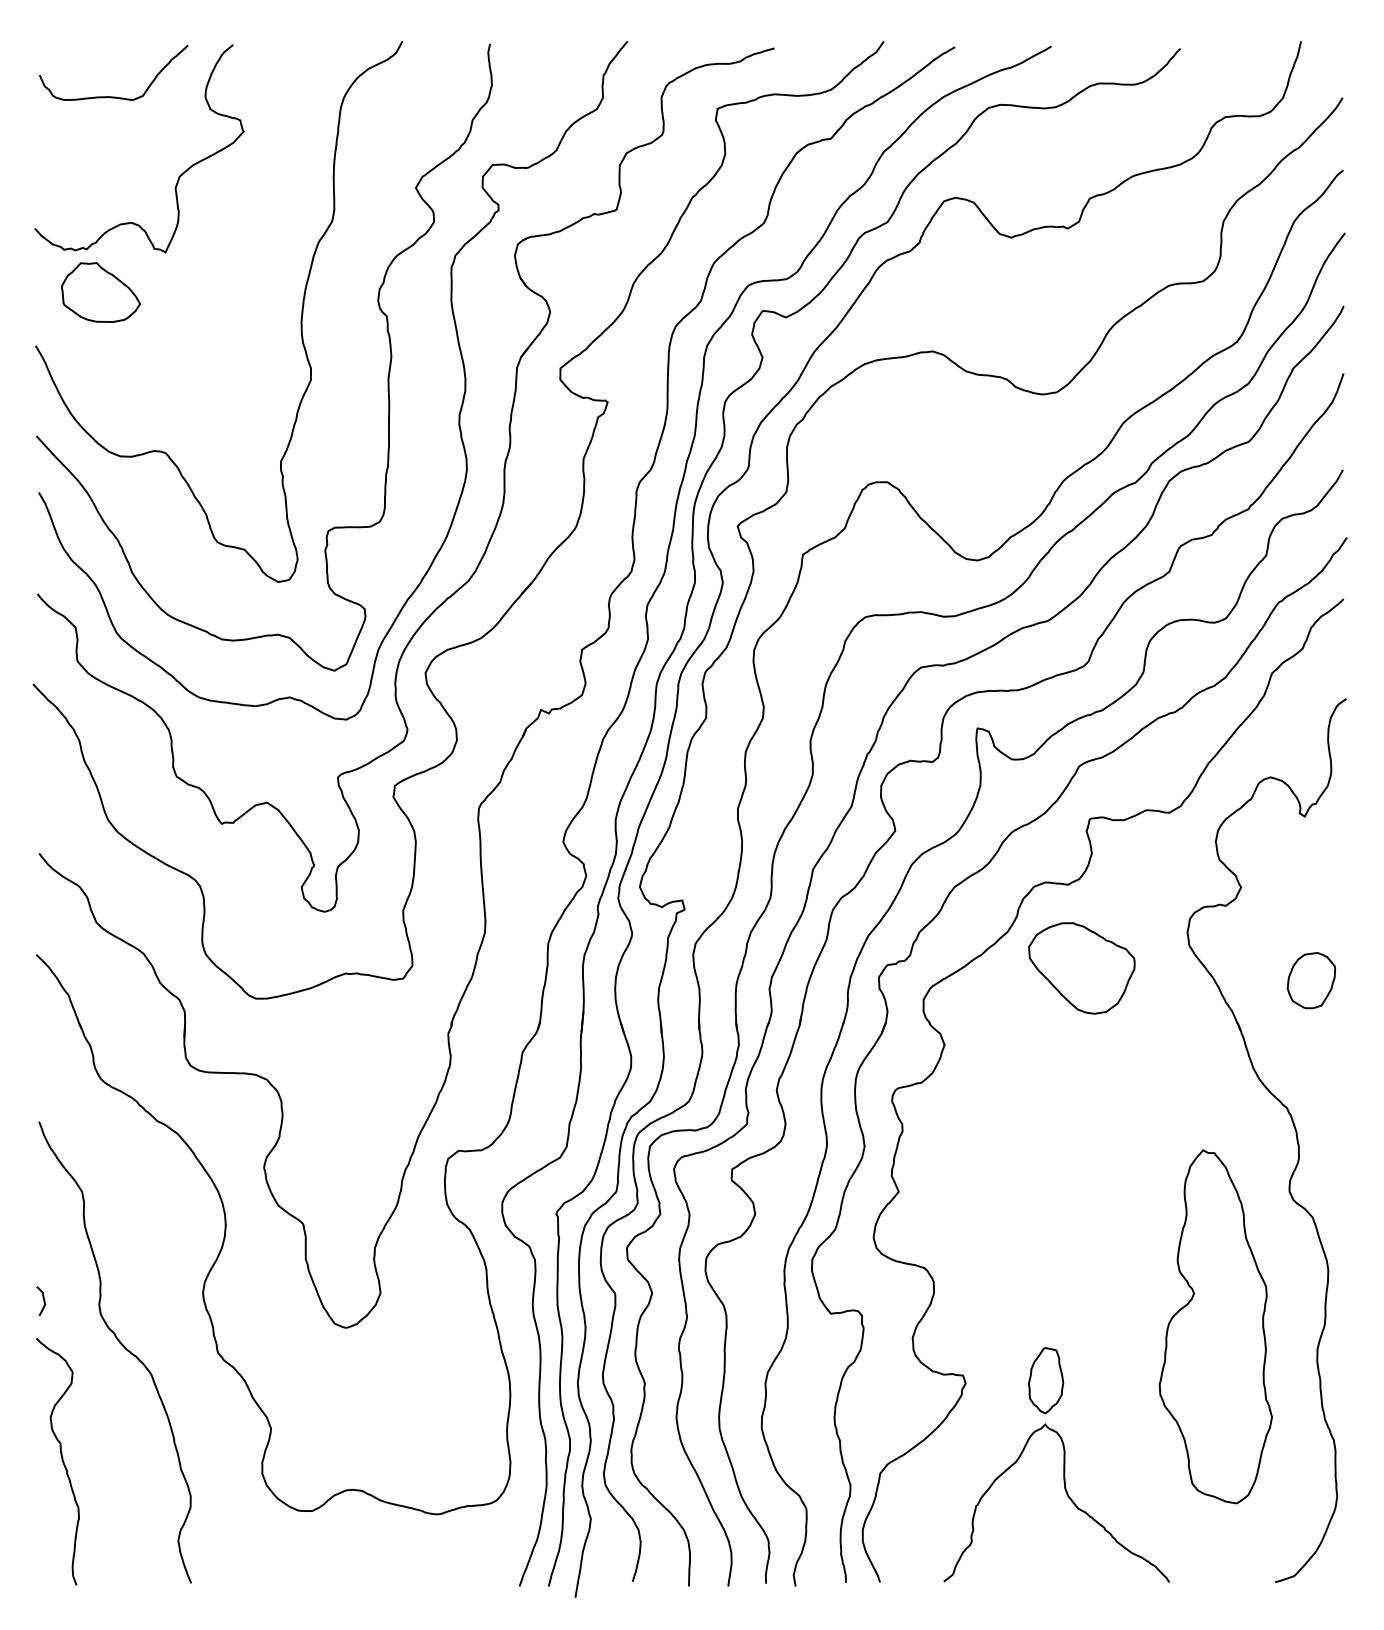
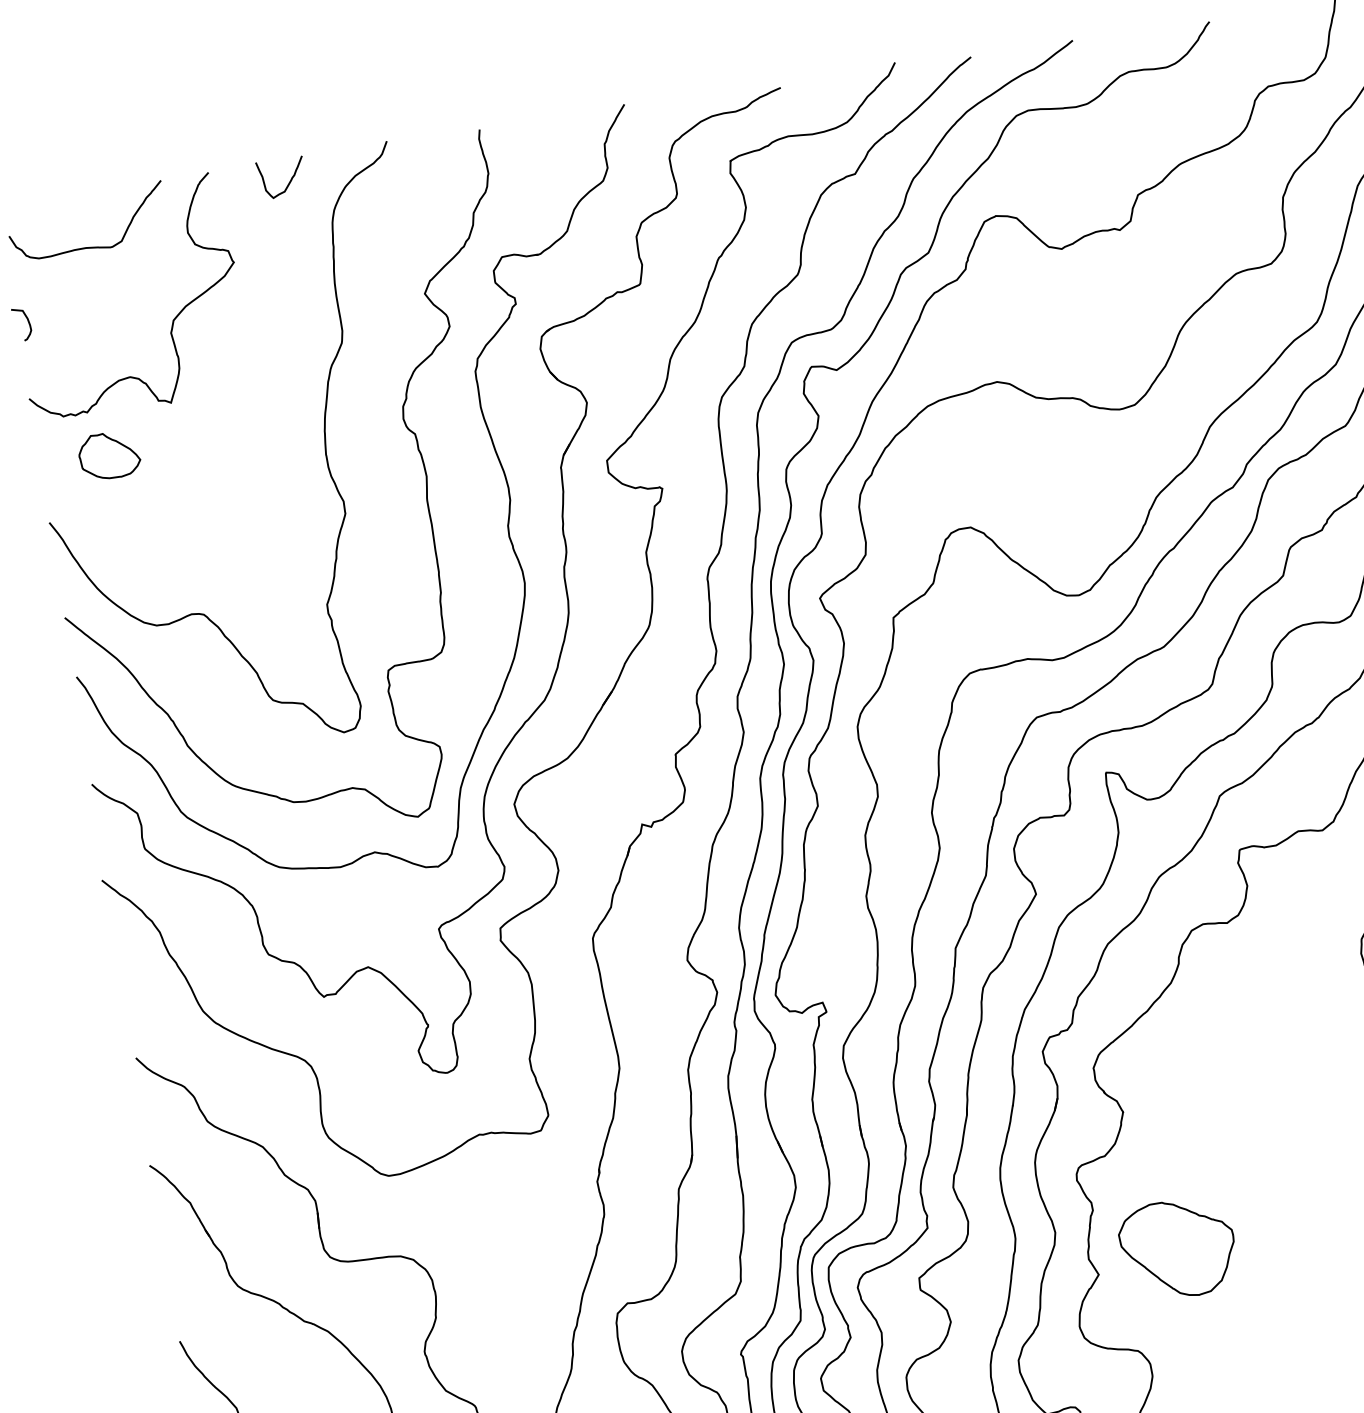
curve: (306, 64) -> (289, 181), added
curve: (44, 158) -> (27, 323), added
part: (100, 292) -> (108, 455), size x0.71
part: (1081, 968) -> (1177, 1249), moved

